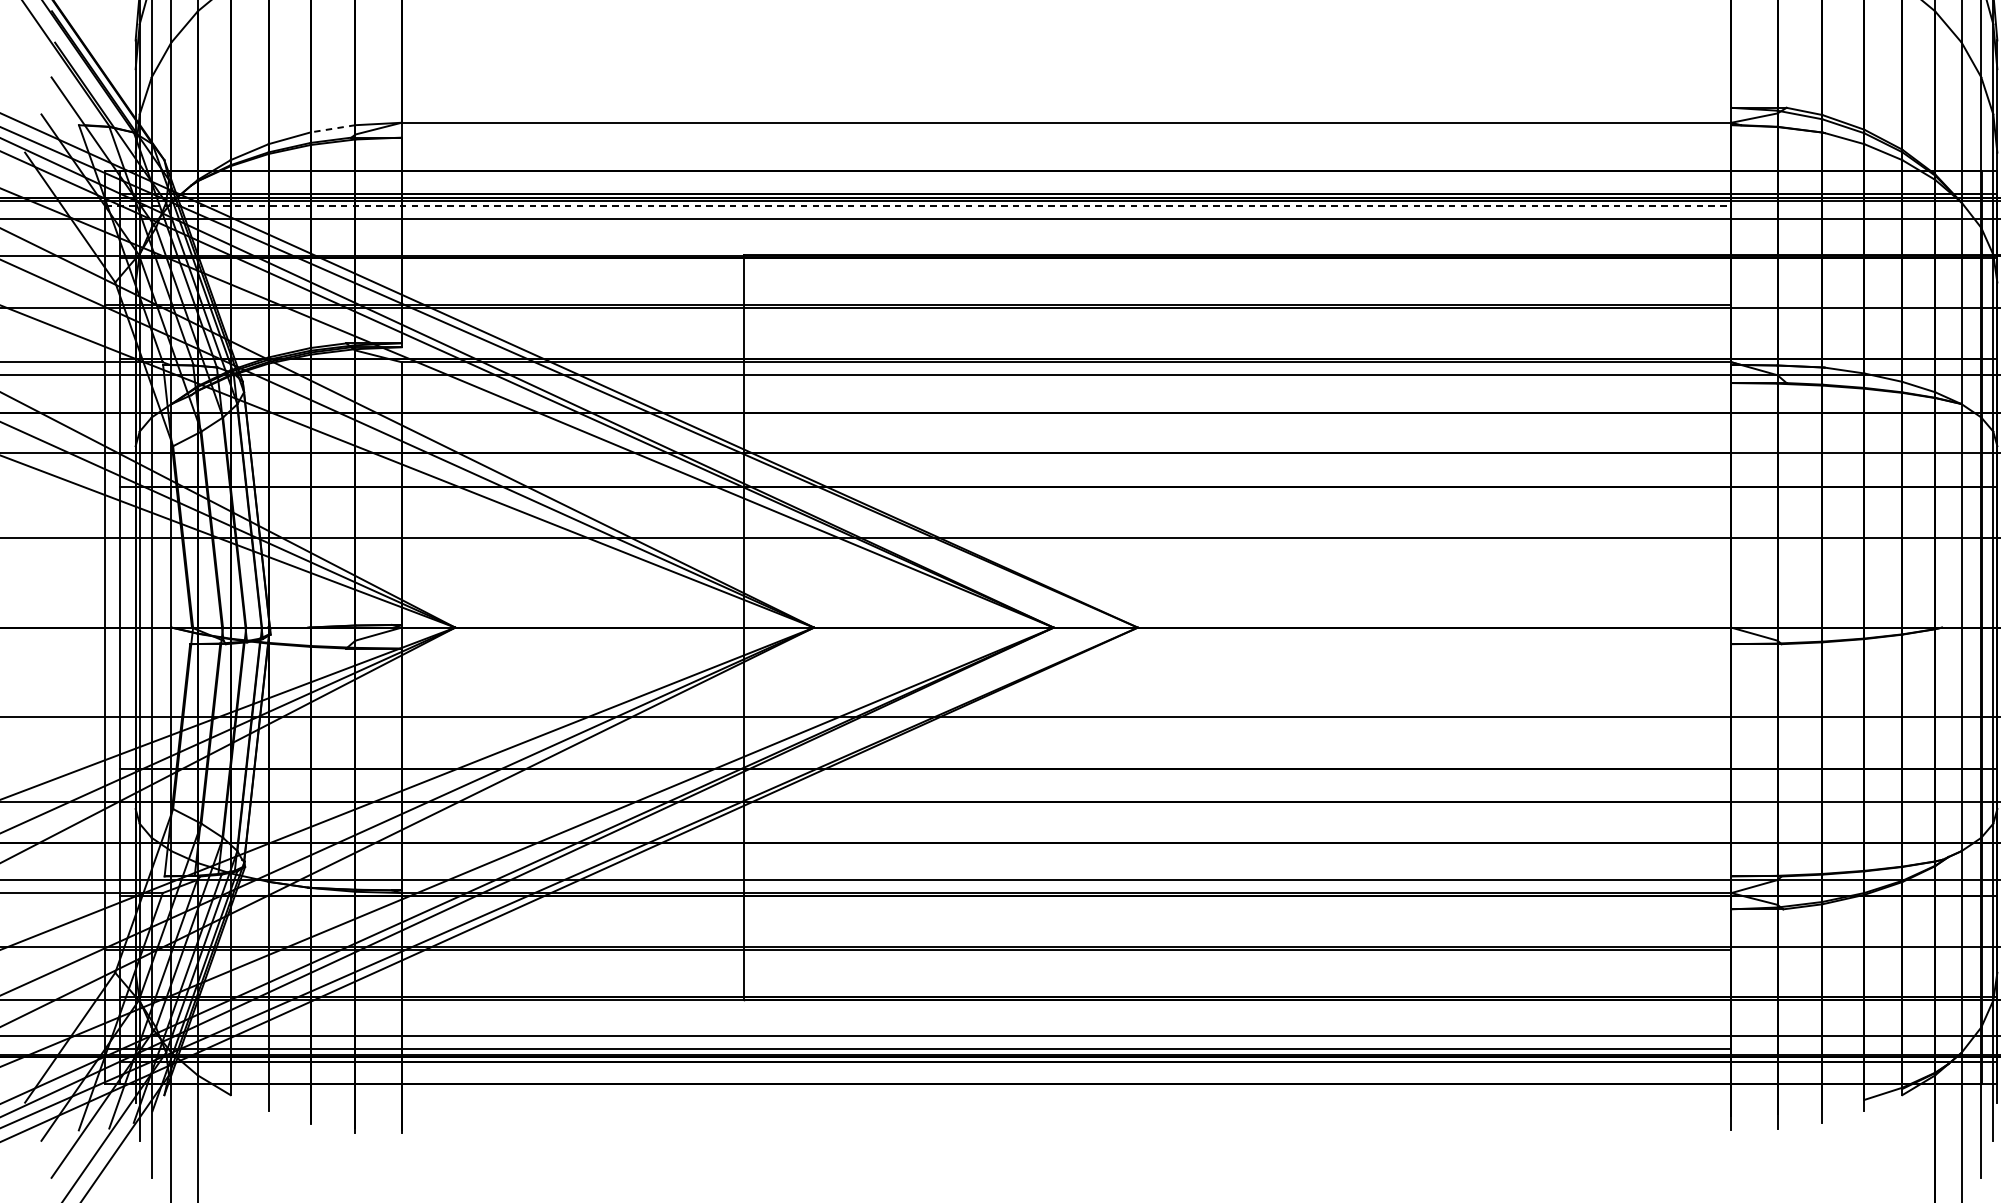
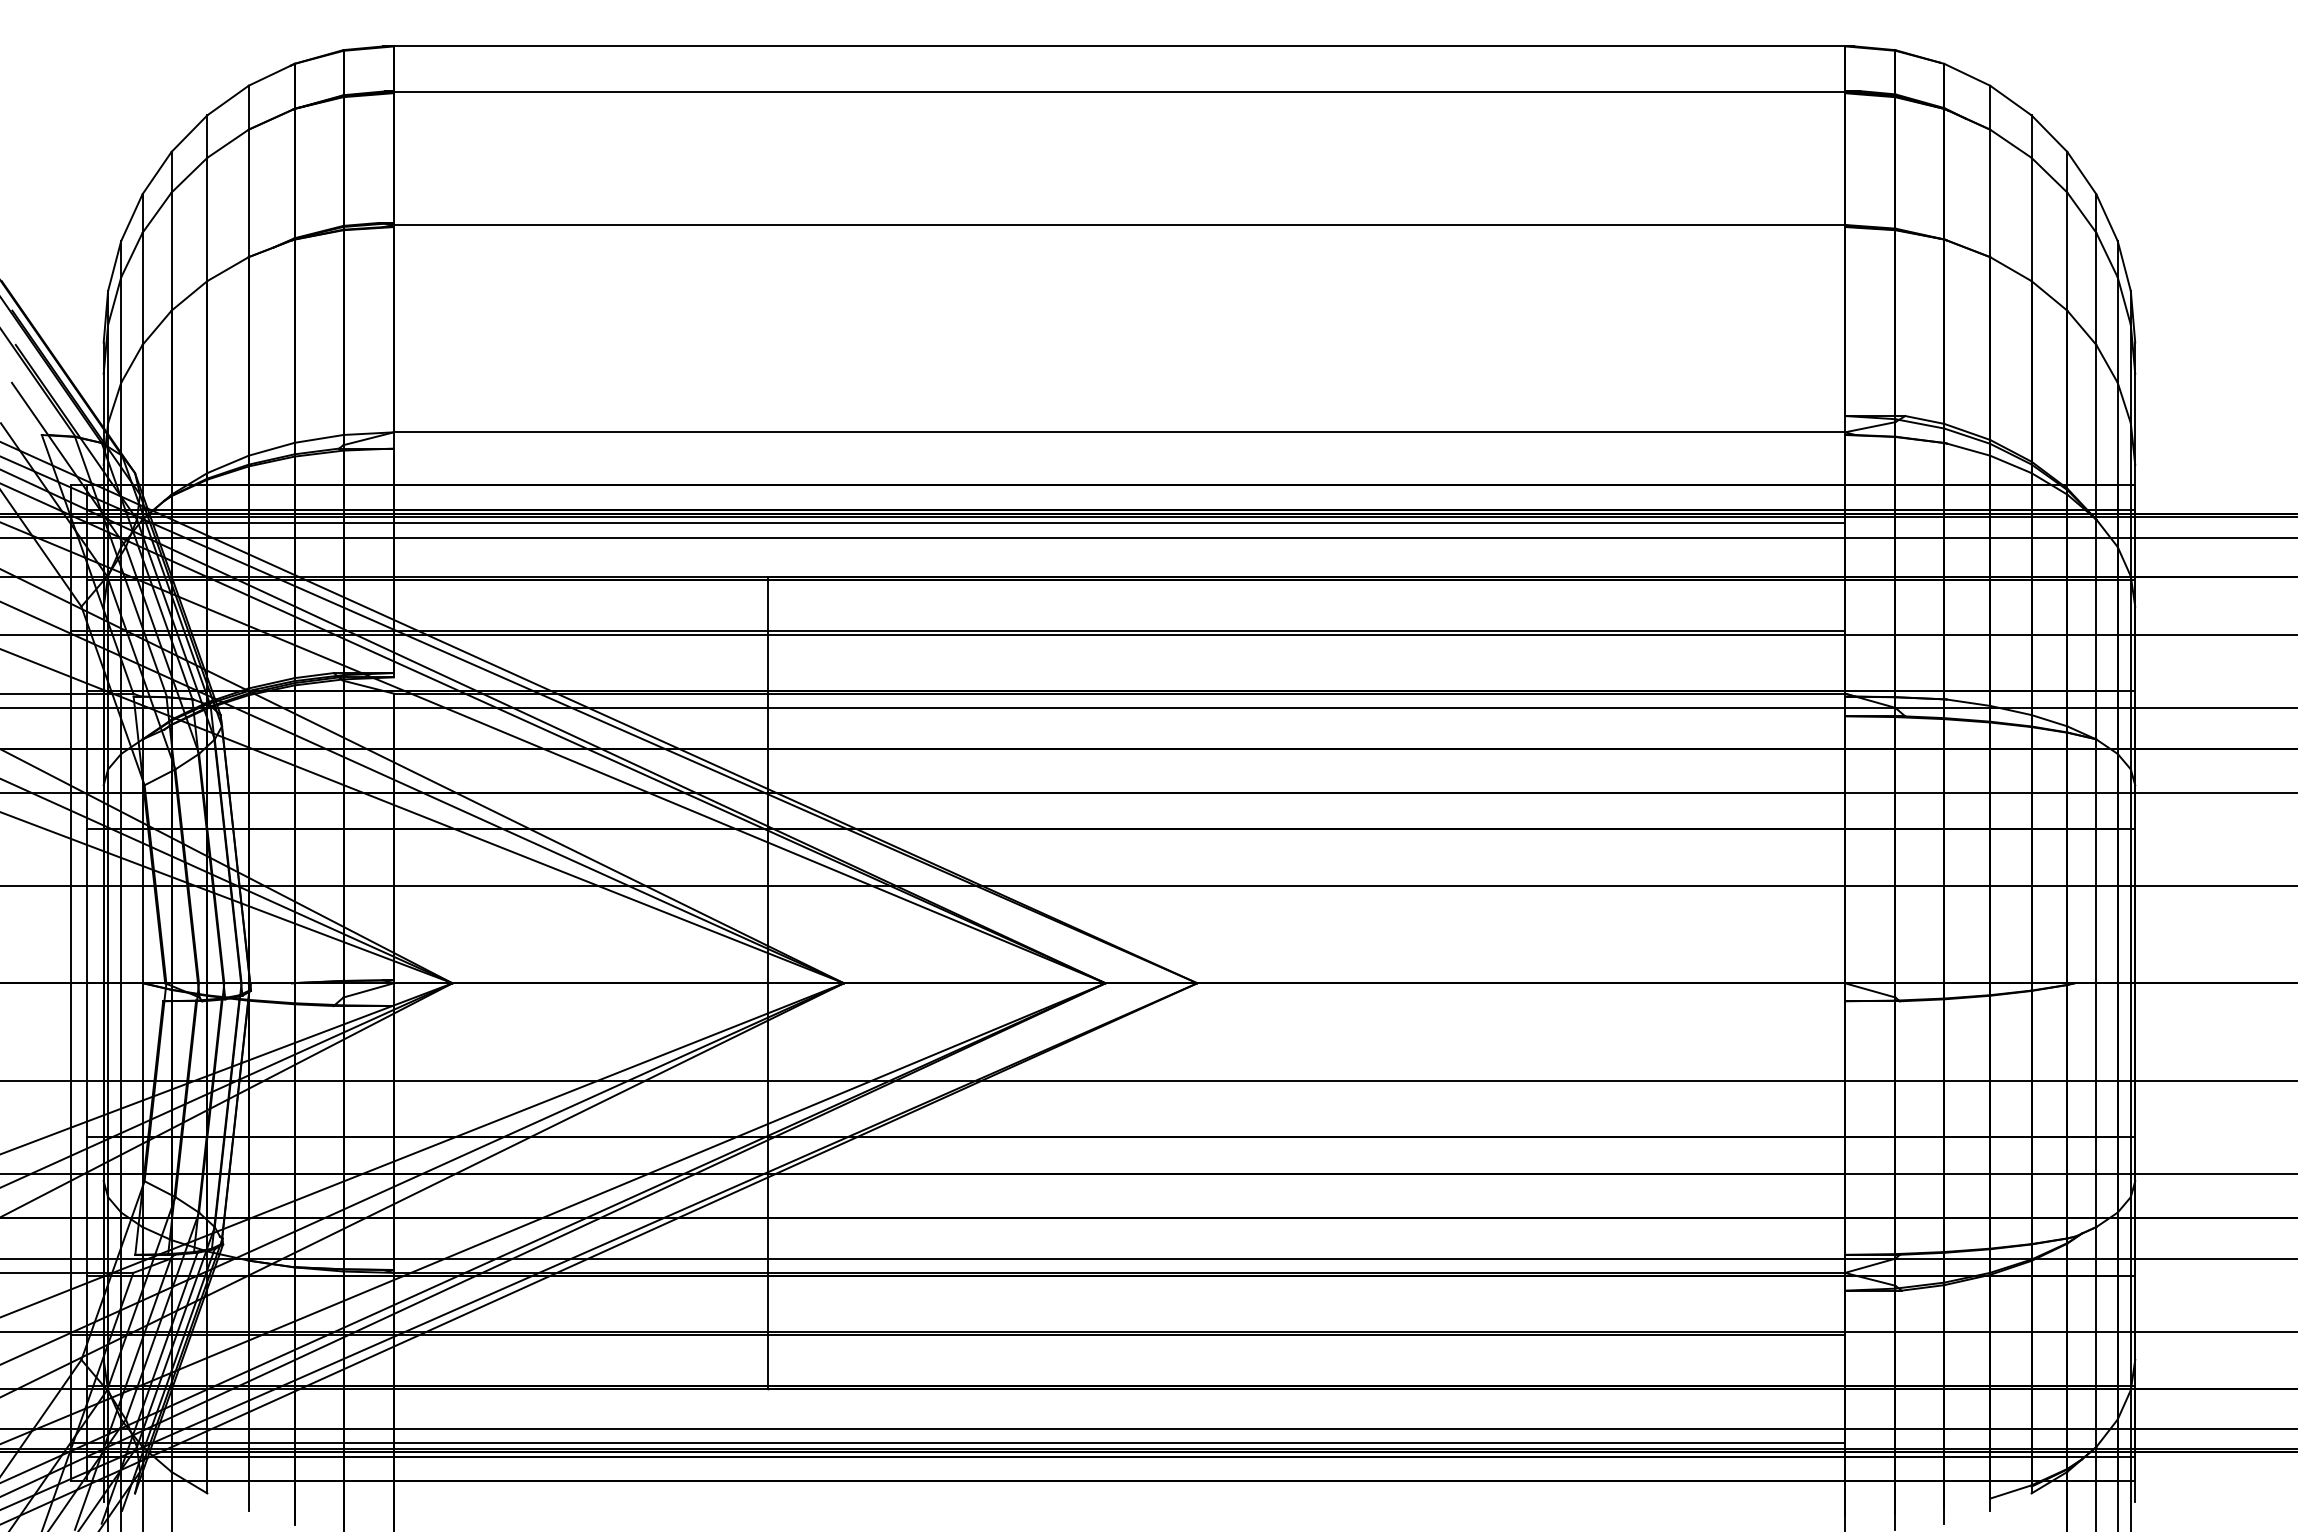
line: (333, 128) -> (319, 438), dashed -> solid
line: (918, 206) -> (958, 523), dashed -> solid

